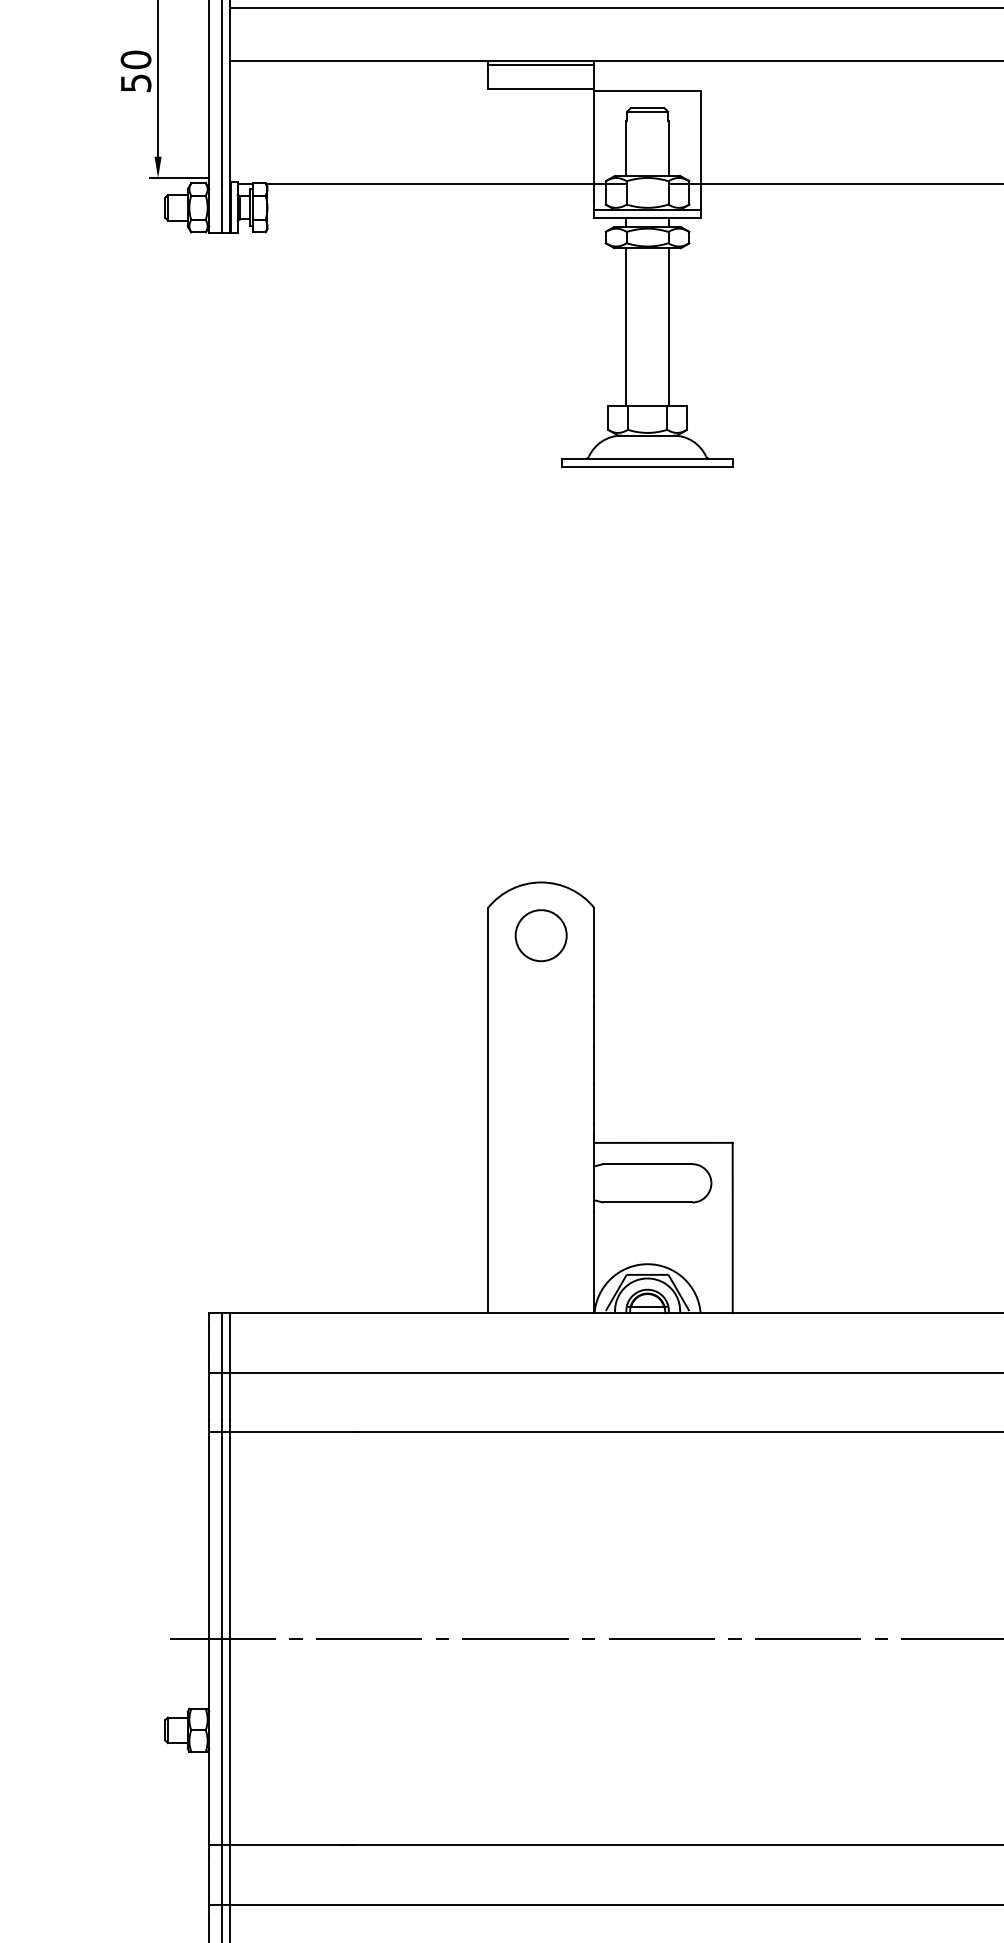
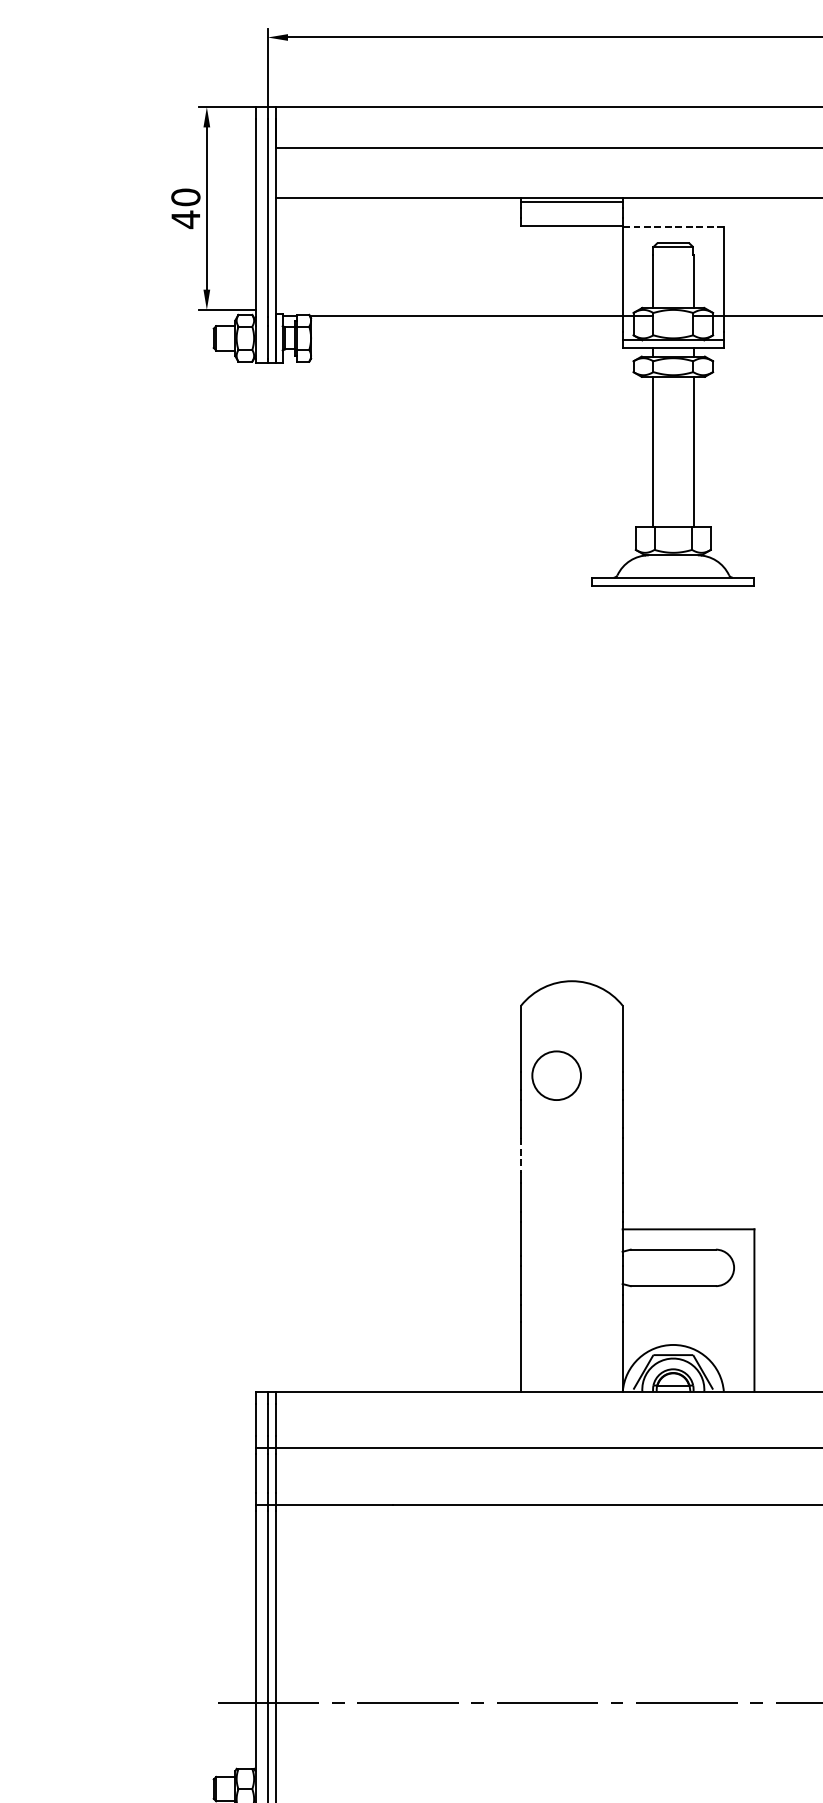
text: (136, 83) -> (186, 219), 50 -> 40
line: (647, 90) -> (673, 226), solid -> dashed
circle: (540, 935) -> (556, 1075), moved
line: (487, 1066) -> (520, 1156), solid -> dashed

